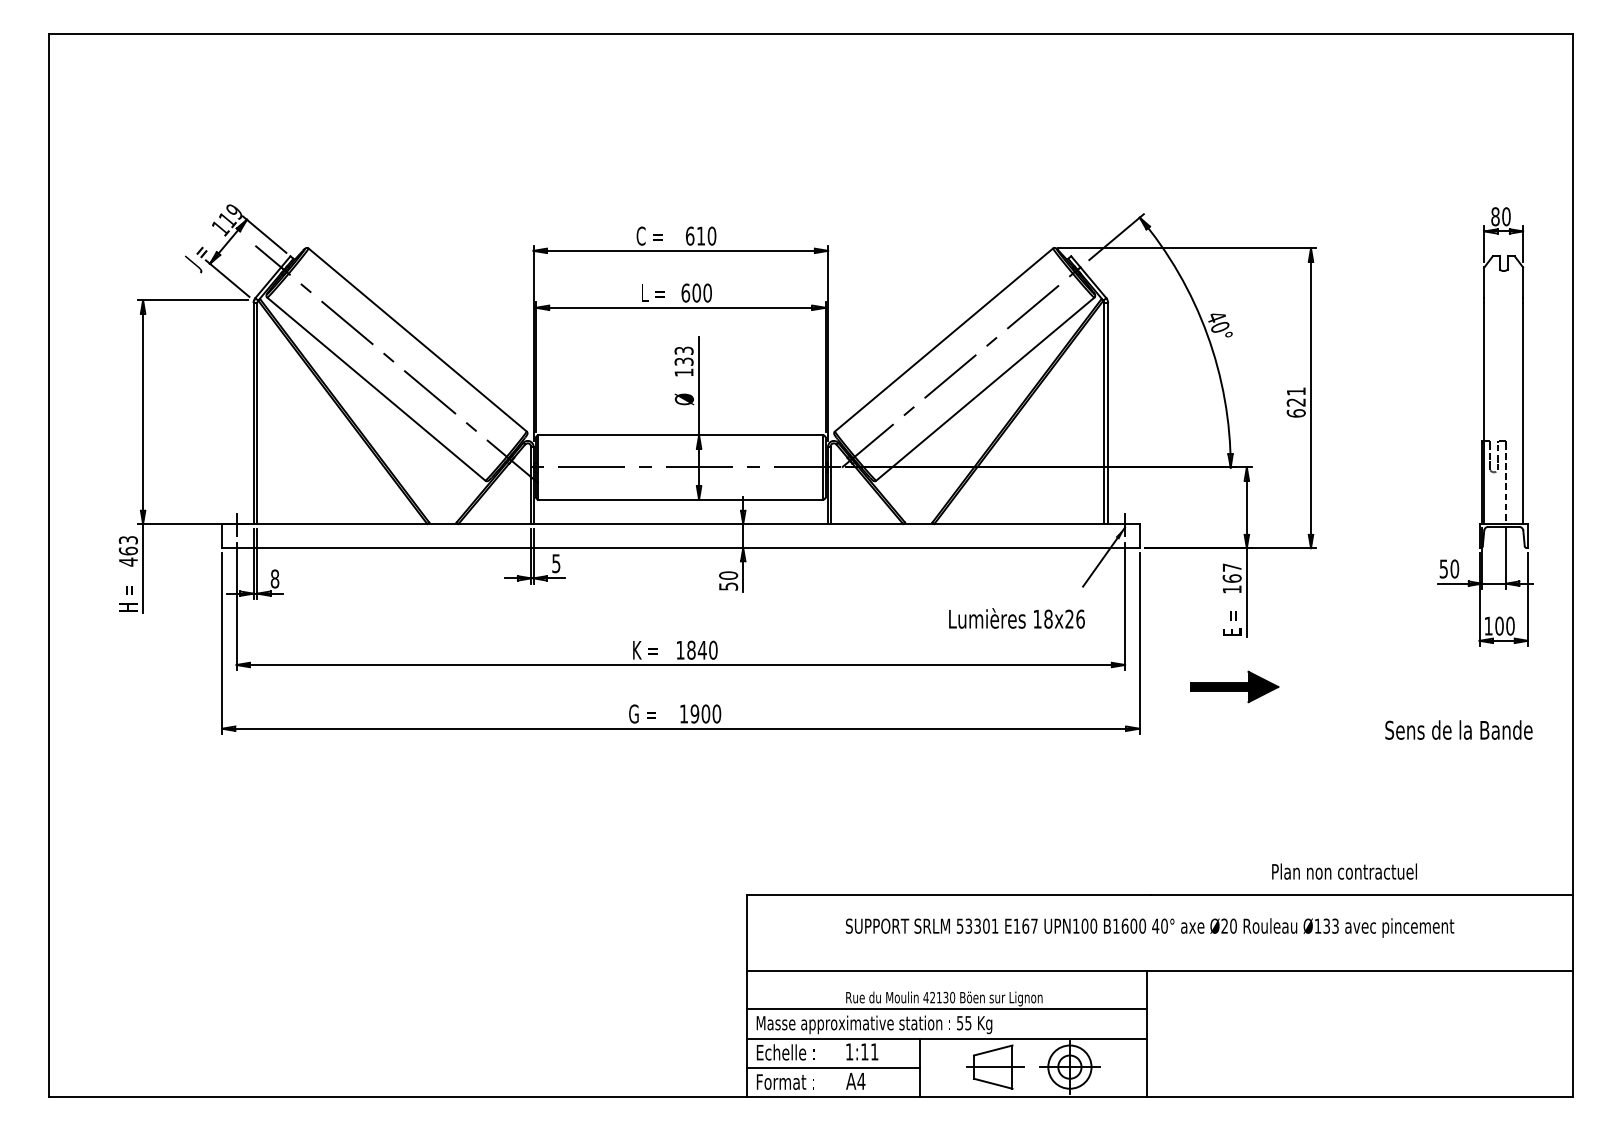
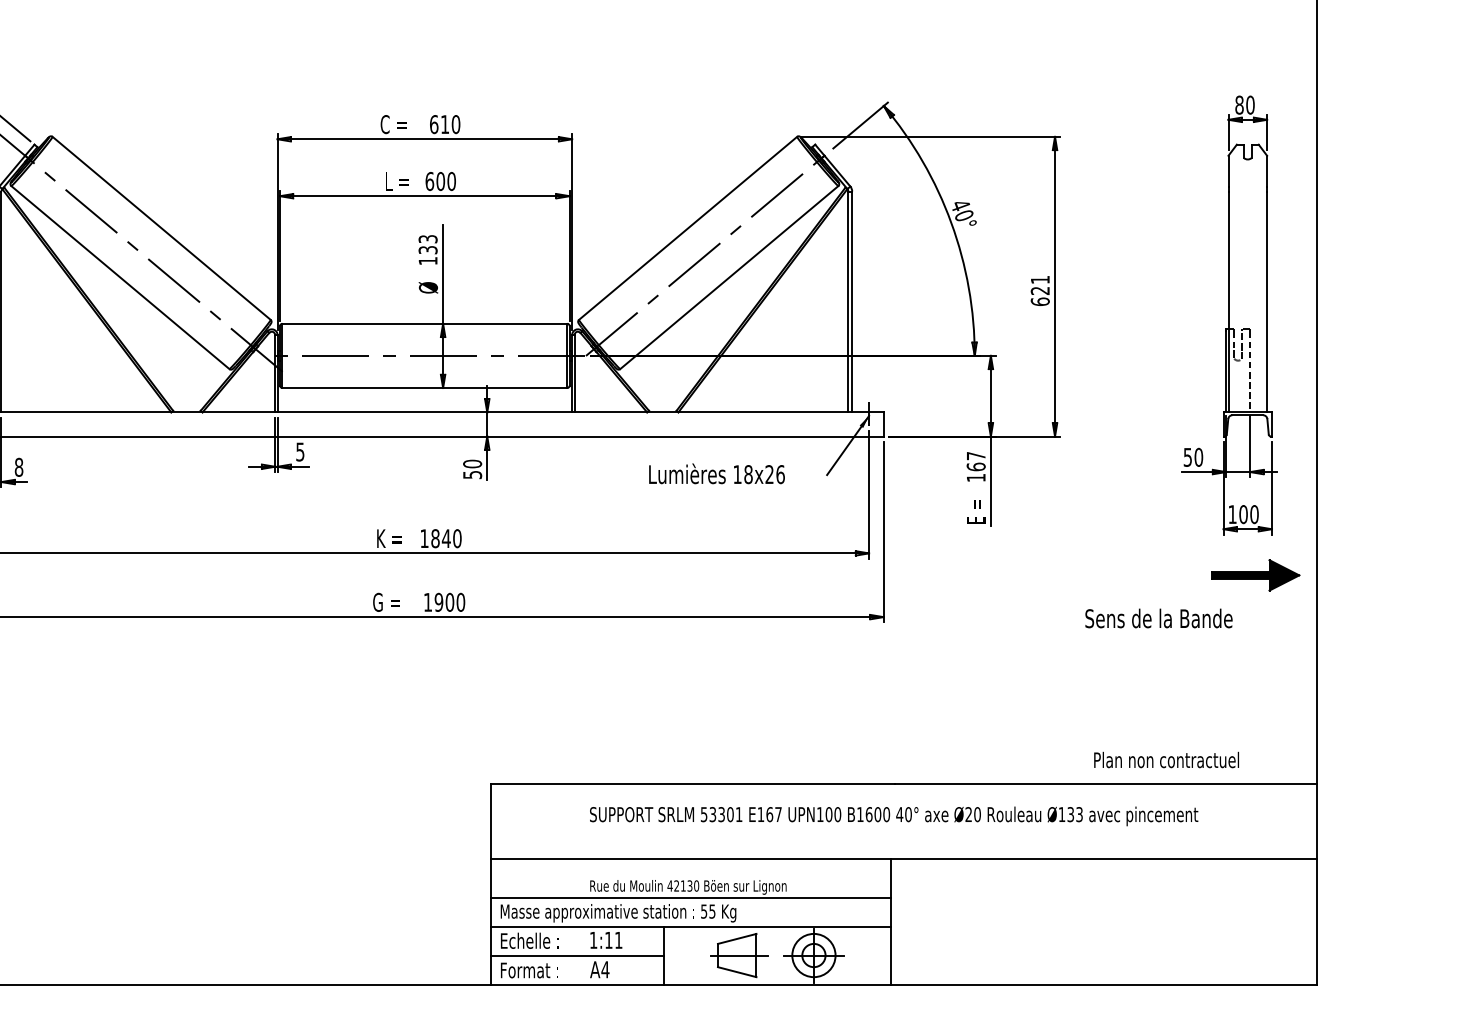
text: (1016, 618) -> (716, 473), moved
part: (1234, 686) -> (1255, 574), moved
text: (1458, 729) -> (1158, 617), moved
text: (1344, 871) -> (1166, 759), moved

